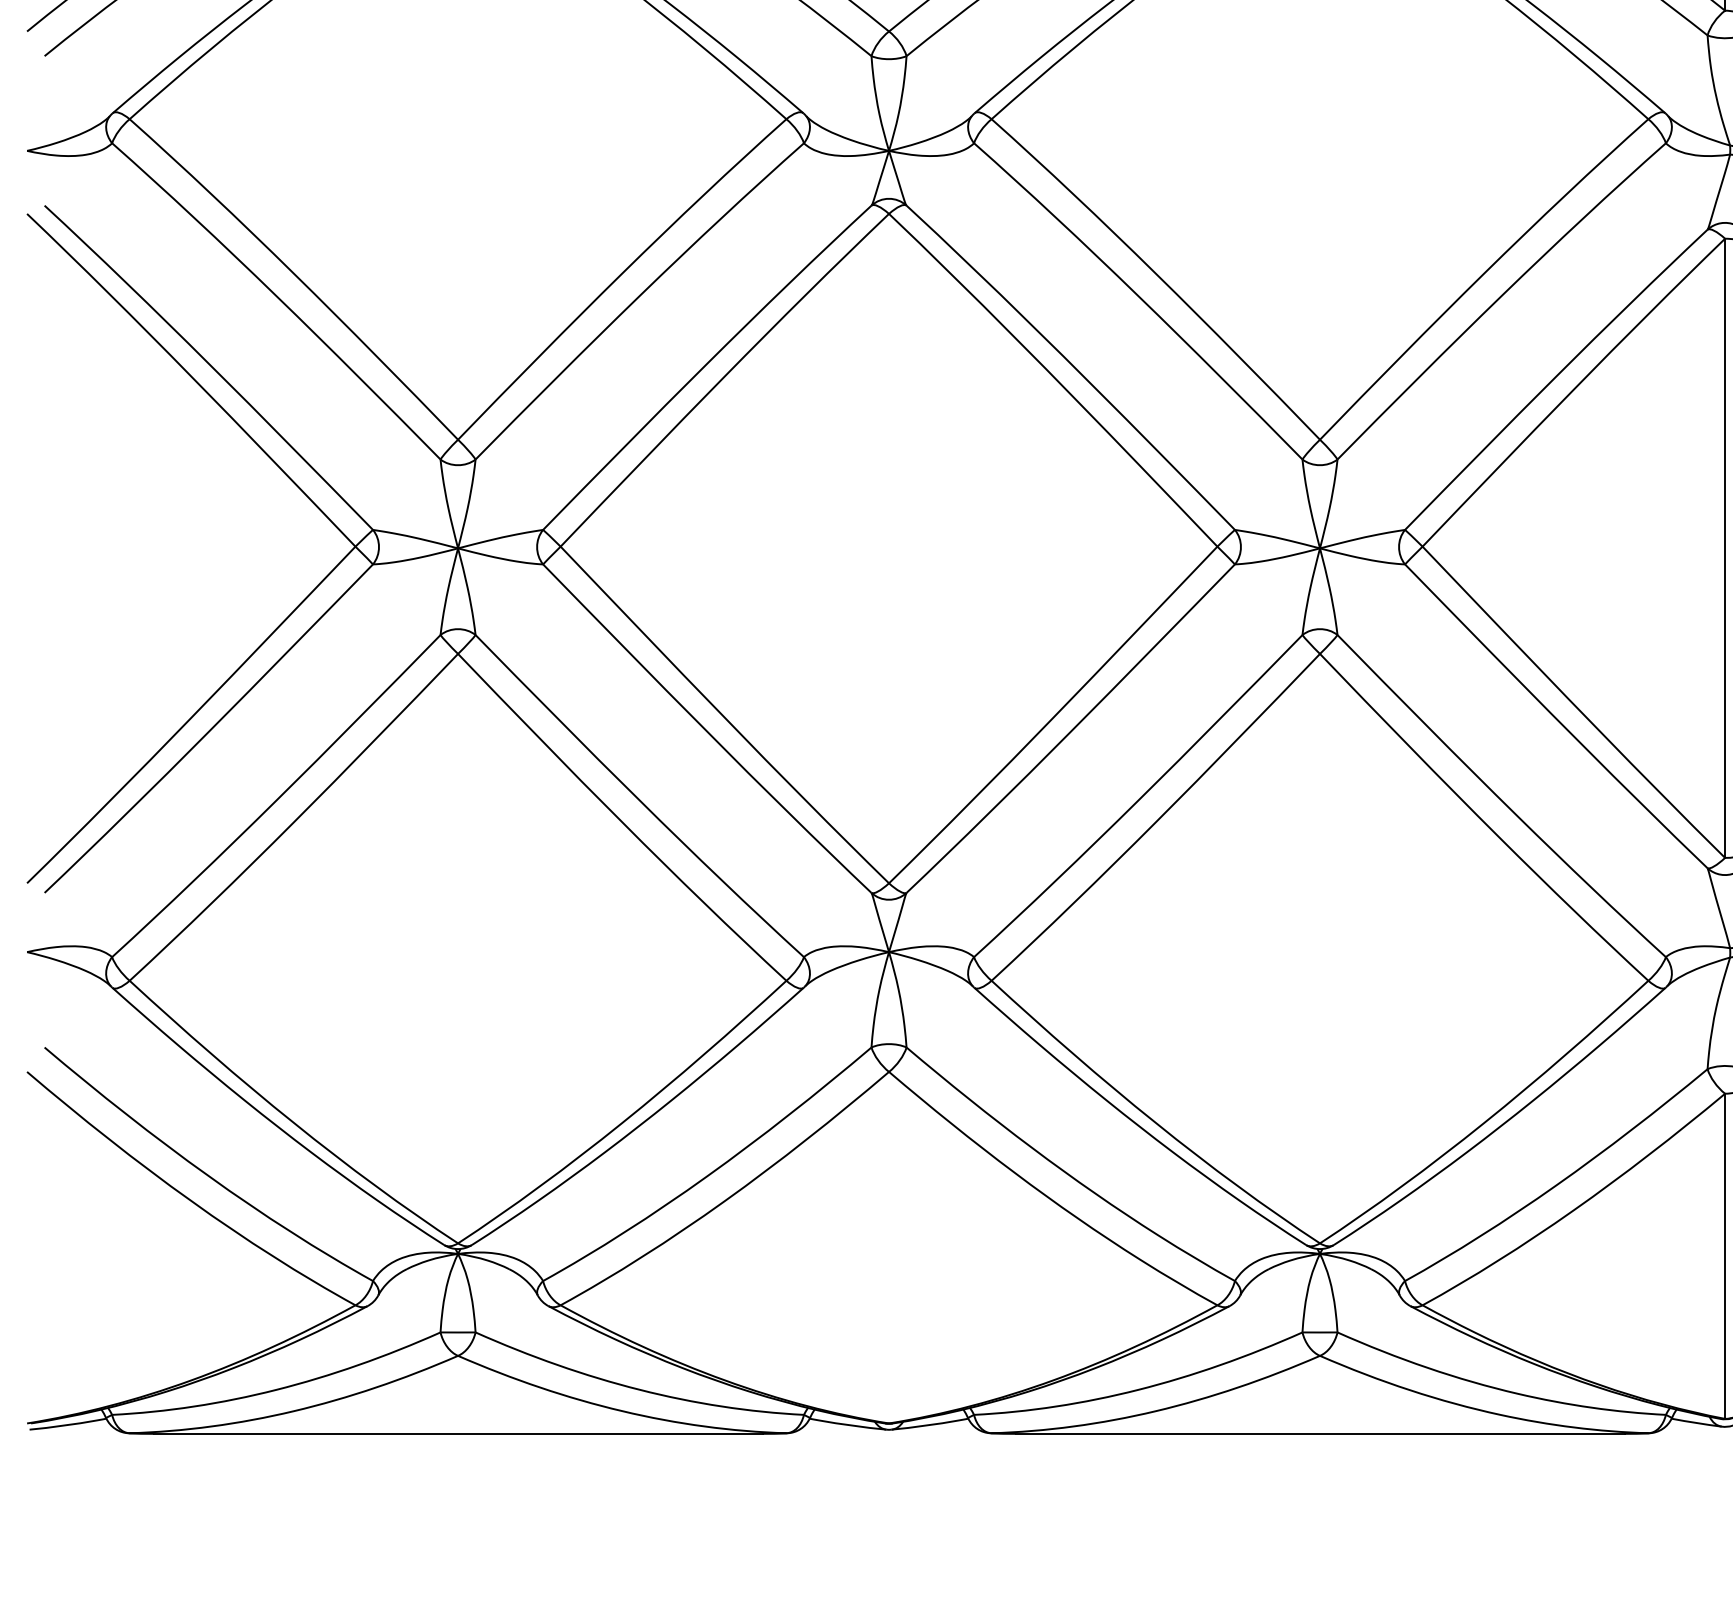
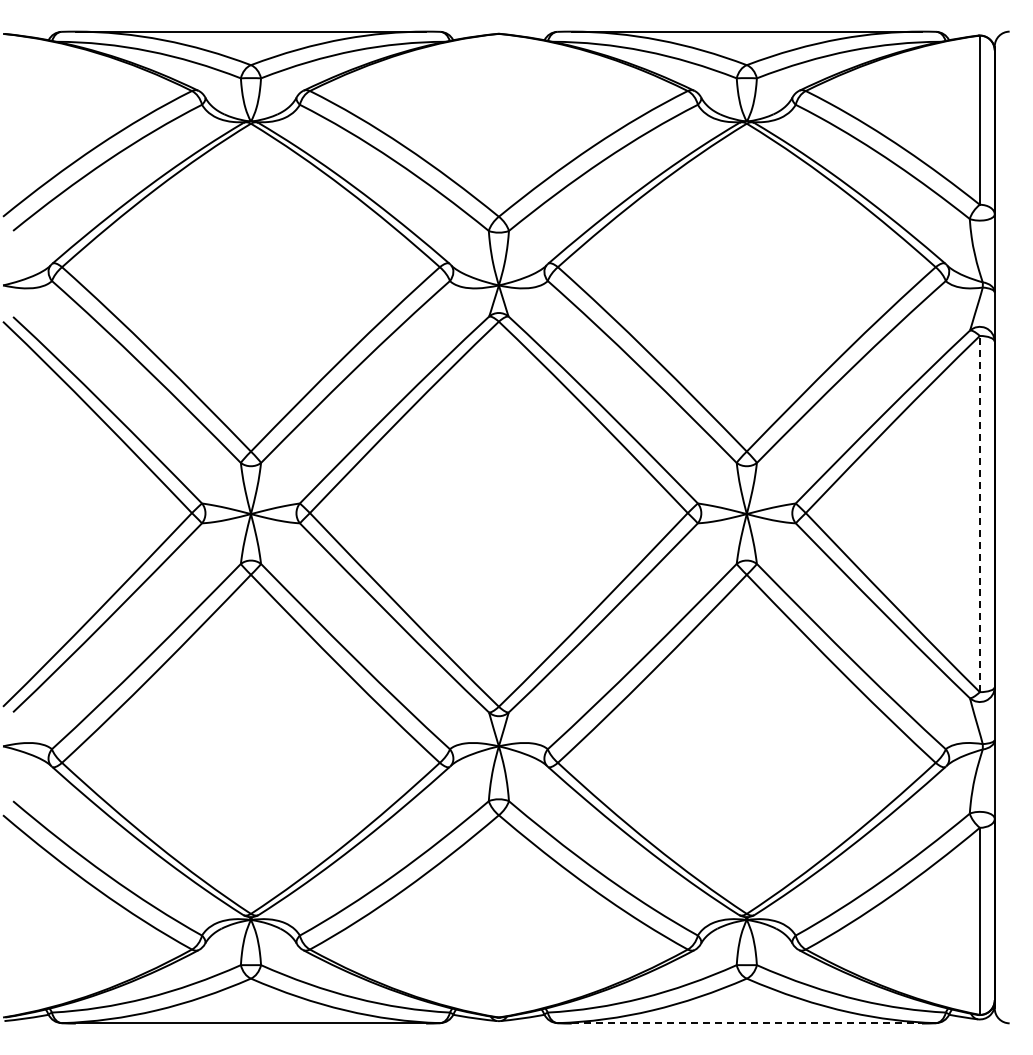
line: (1724, 547) -> (979, 513), solid -> dashed
line: (1321, 1433) -> (747, 1023), solid -> dashed

